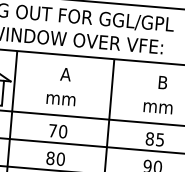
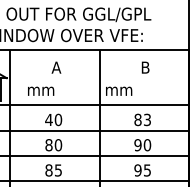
text: (61, 99) -> (41, 90), moved
text: (158, 107) -> (119, 90), moved
text: (52, 130) -> (48, 119), 70 -> 40
text: (160, 139) -> (147, 119), 85 -> 83

